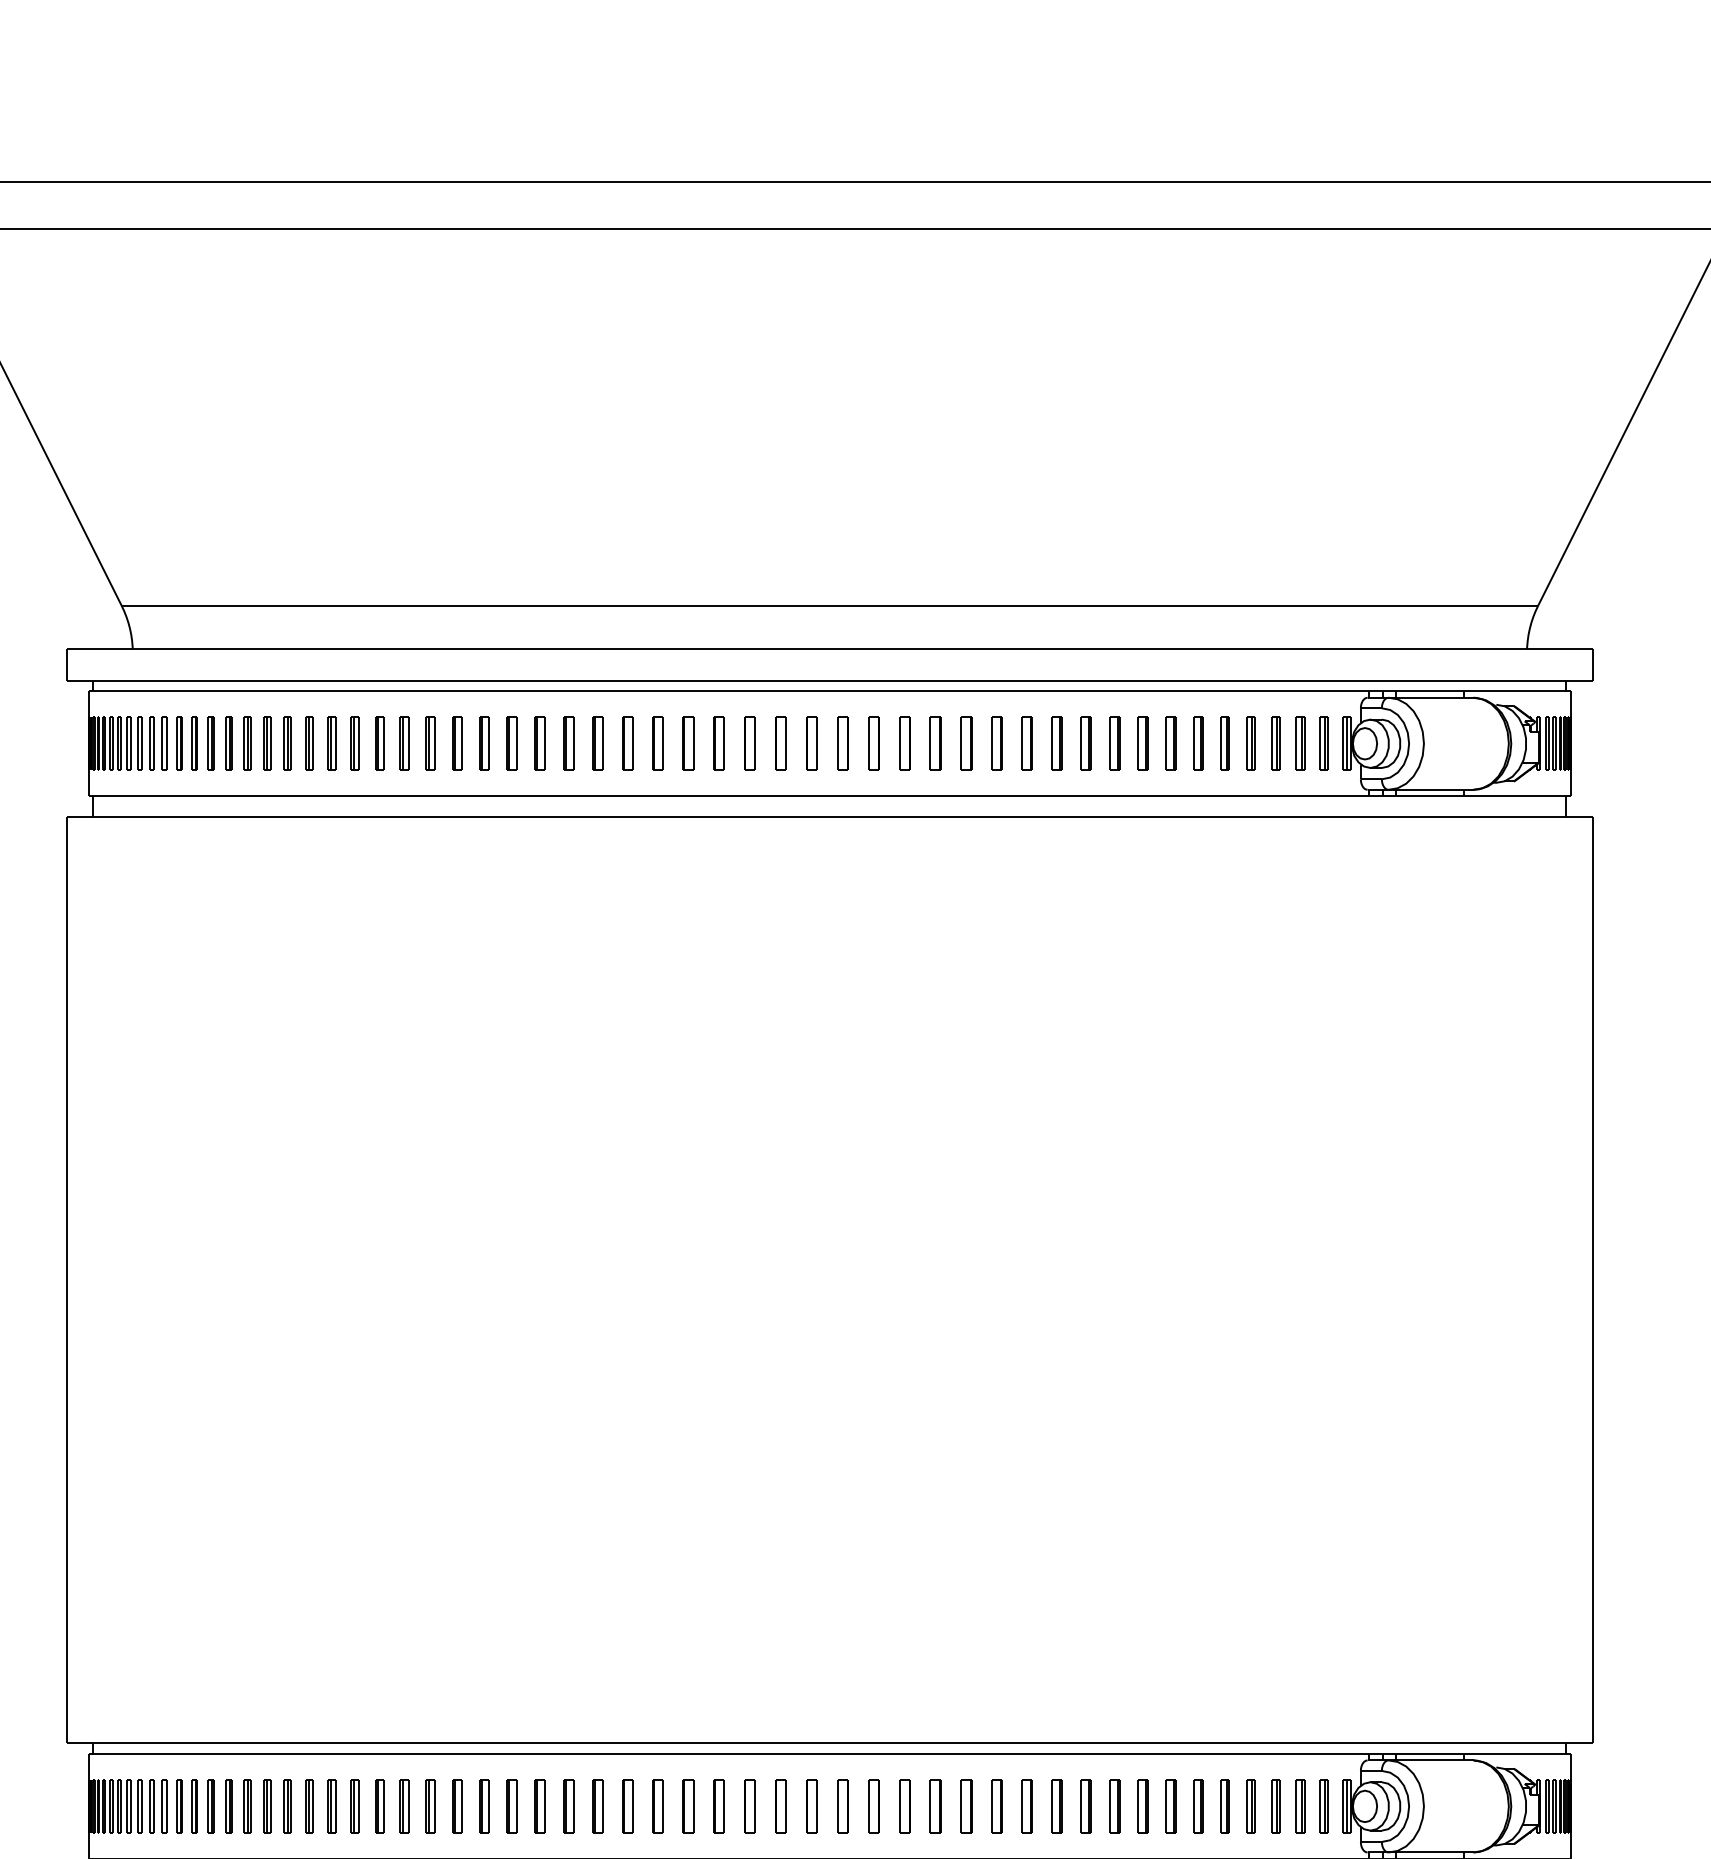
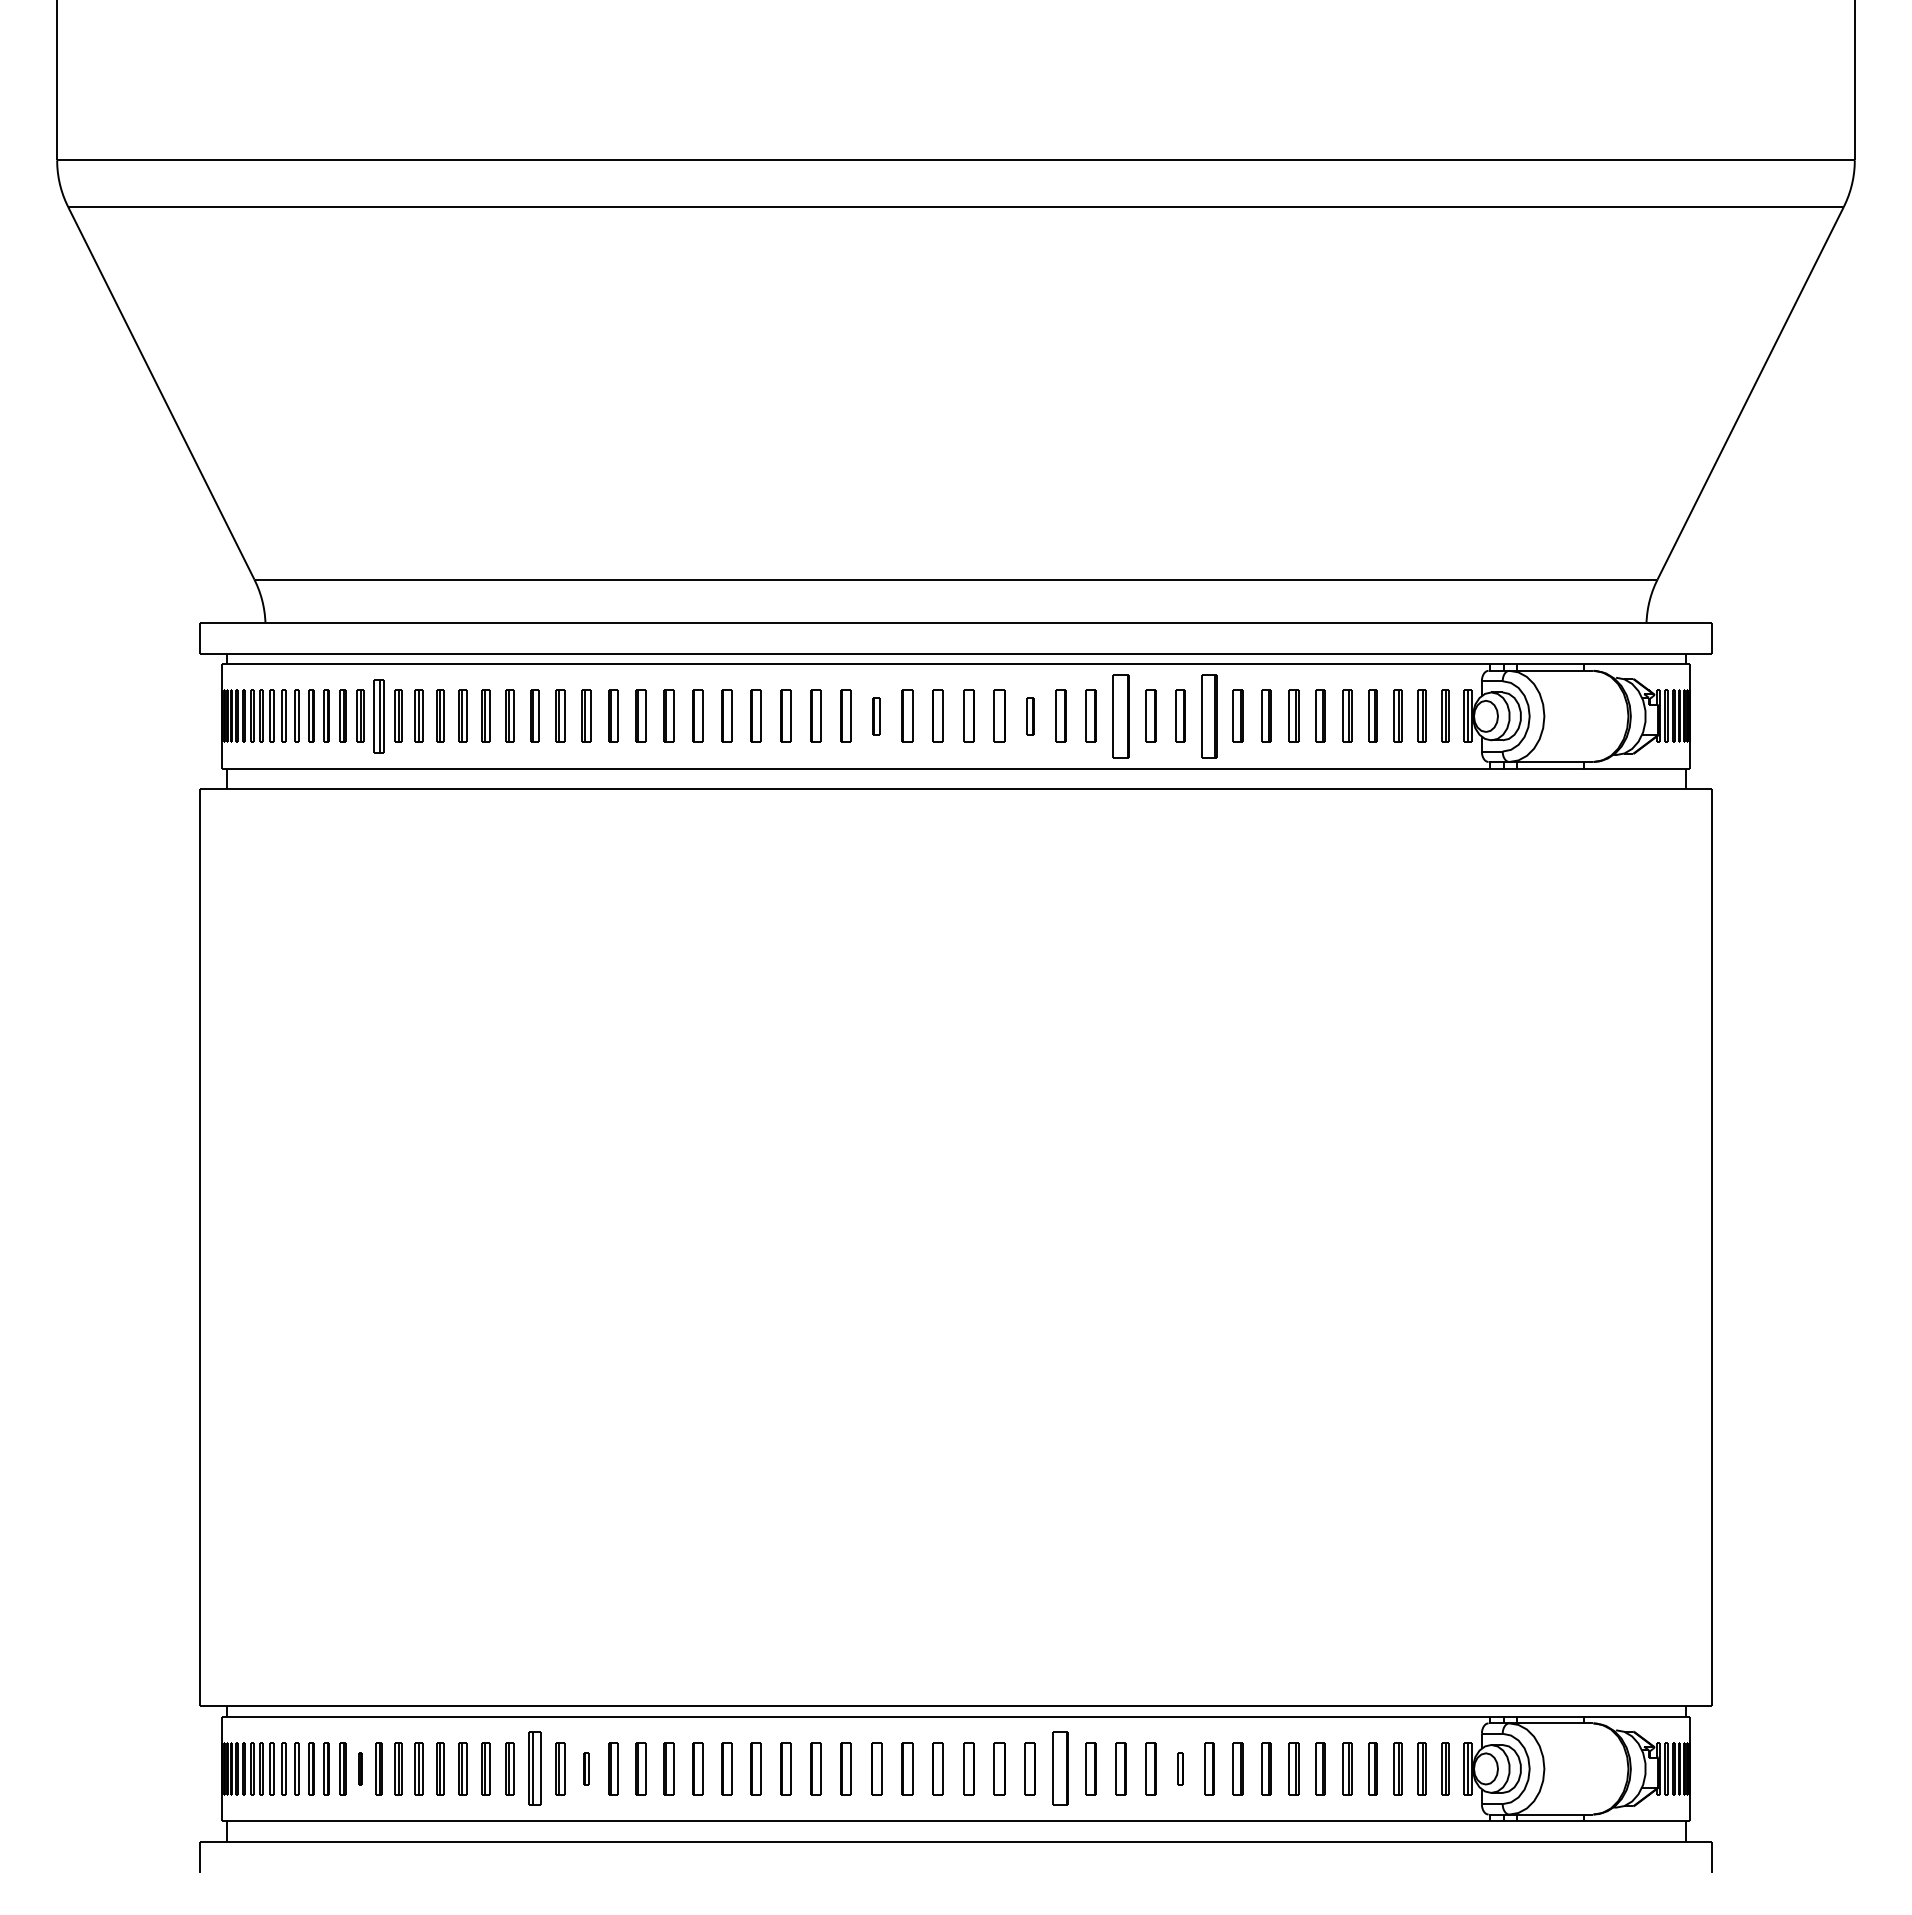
part: (246, 742) -> (378, 715), size x1.4
part: (749, 742) -> (876, 715), size x0.7
part: (904, 742) -> (1029, 715), size x0.7
part: (996, 742) -> (1120, 715), size x1.6
part: (1085, 742) -> (1209, 715), size x1.6
part: (228, 1805) -> (360, 1768), size x0.6
part: (404, 1805) -> (534, 1768), size x1.4
part: (456, 1805) -> (586, 1768), size x0.6
part: (935, 1805) -> (1060, 1768), size x1.4
part: (1056, 1805) -> (1180, 1768), size x0.6

